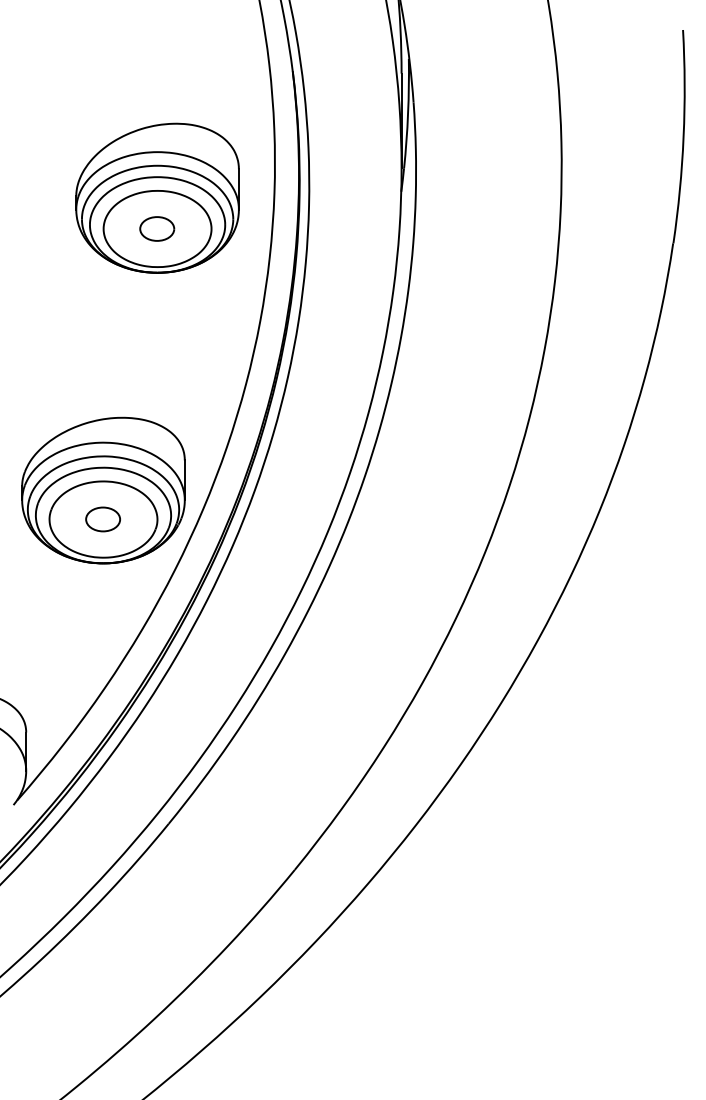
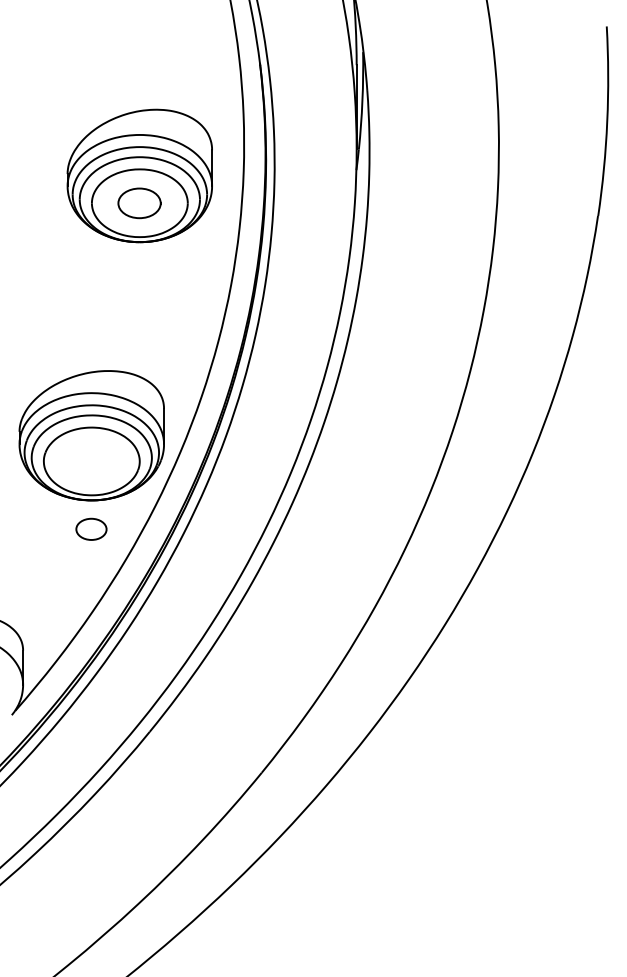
part: (157, 228) -> (139, 202), size x1.4
part: (103, 518) -> (91, 528), moved

